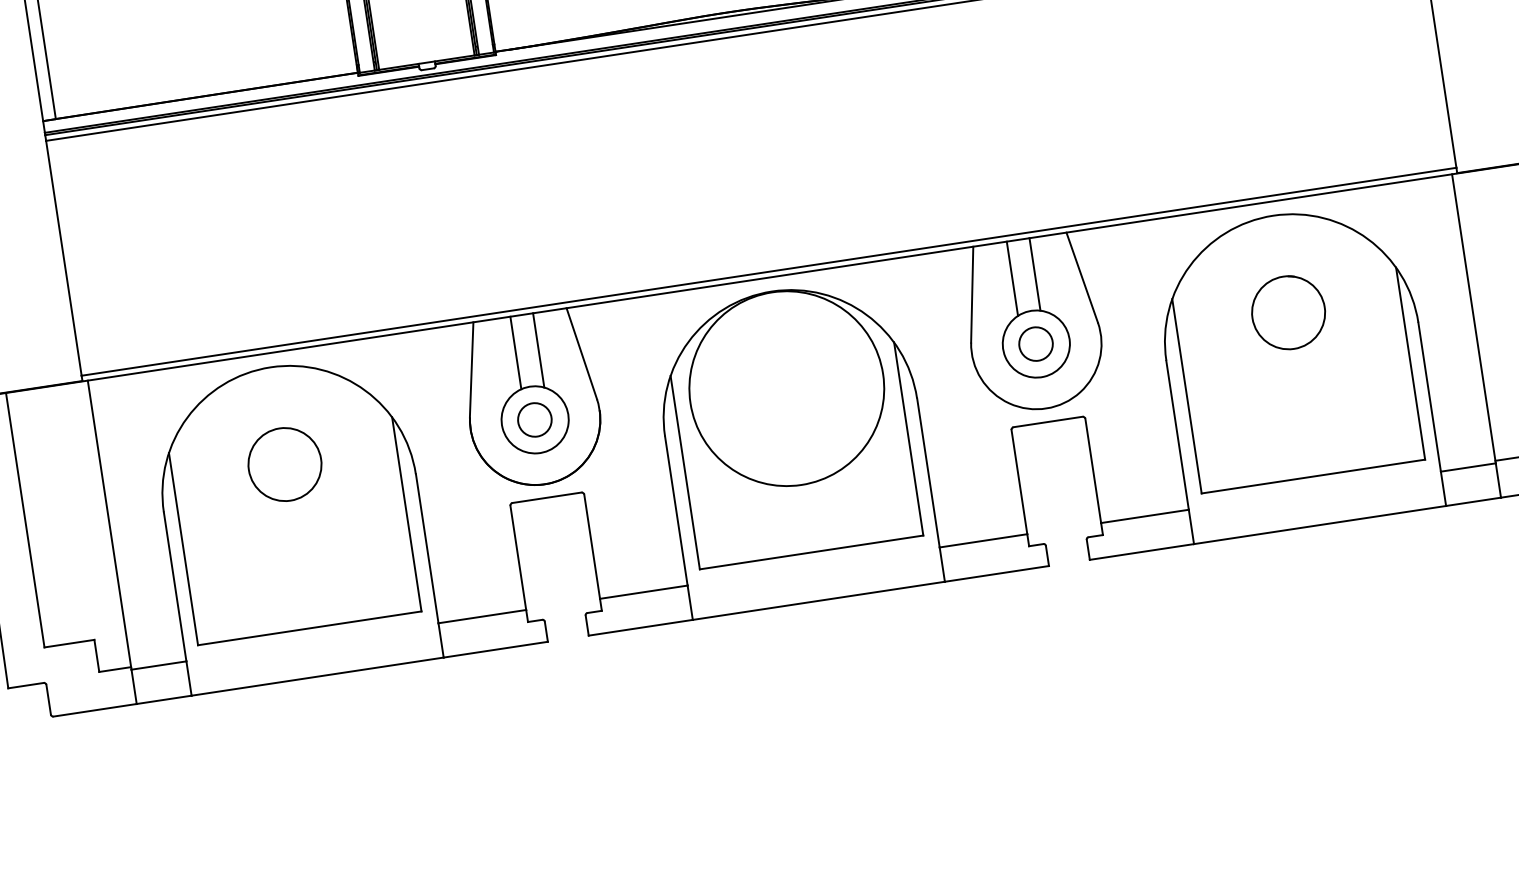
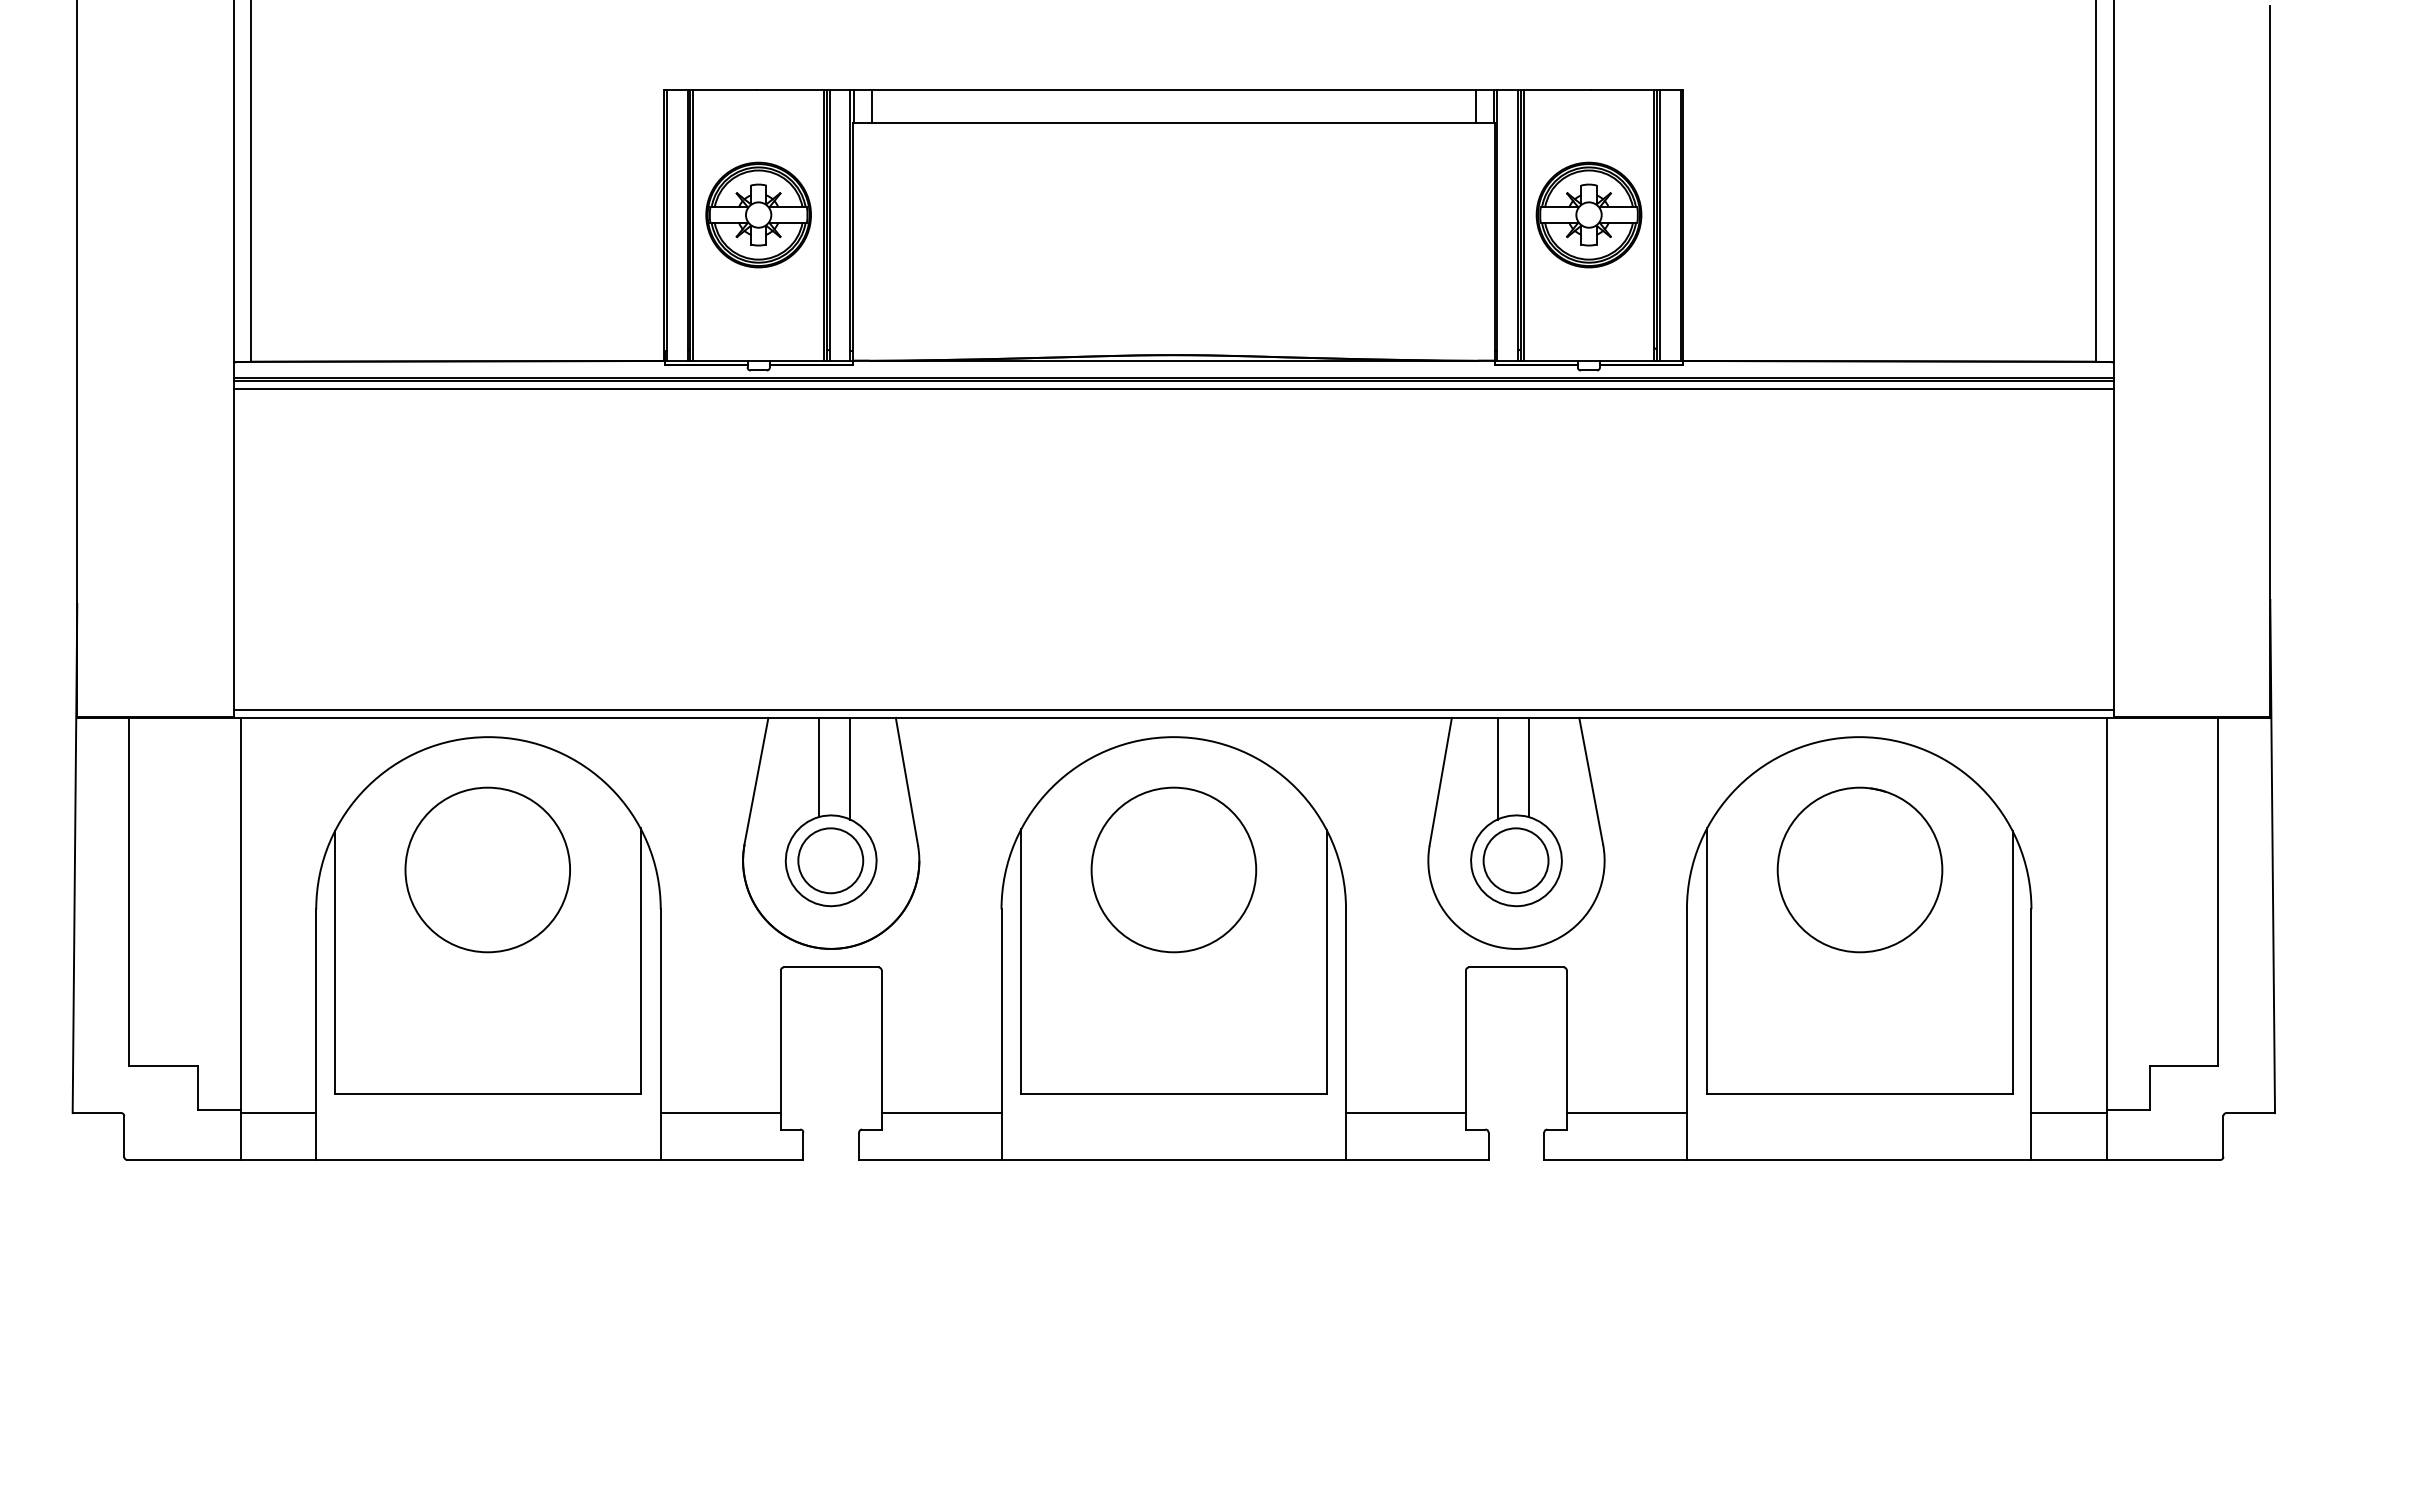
part: (1288, 312) -> (1859, 869), size x1.67
circle: (1035, 343) -> (1515, 860), size x1.43
circle: (786, 388) -> (1173, 869), size x0.62
circle: (534, 419) -> (830, 860), size x1.43
circle: (284, 464) -> (487, 869), size x1.67

